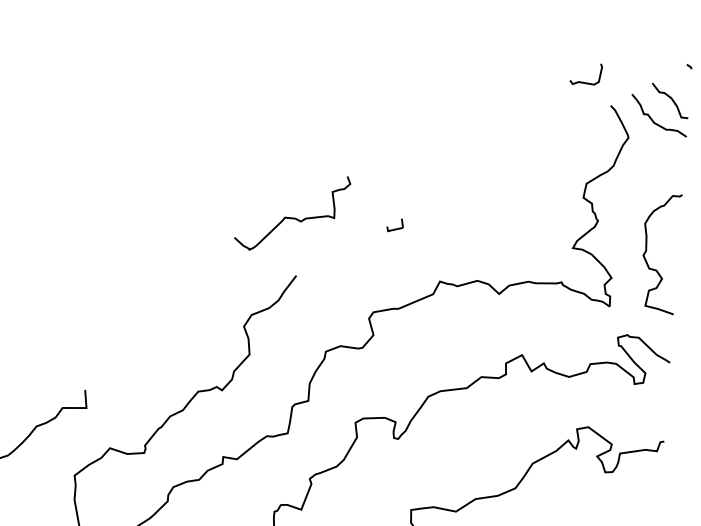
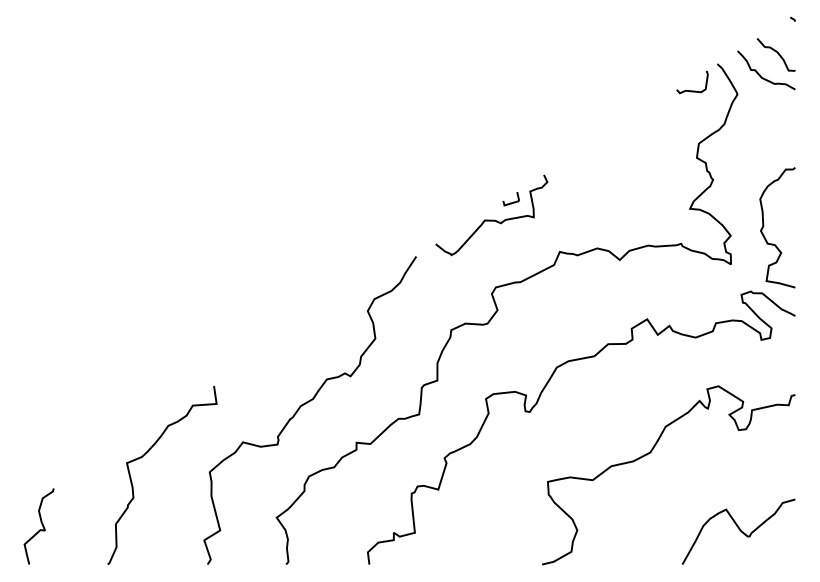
curve: (585, 82) -> (692, 90), moved
curve: (291, 217) -> (491, 219), moved
curve: (647, 251) -> (764, 226), moved

